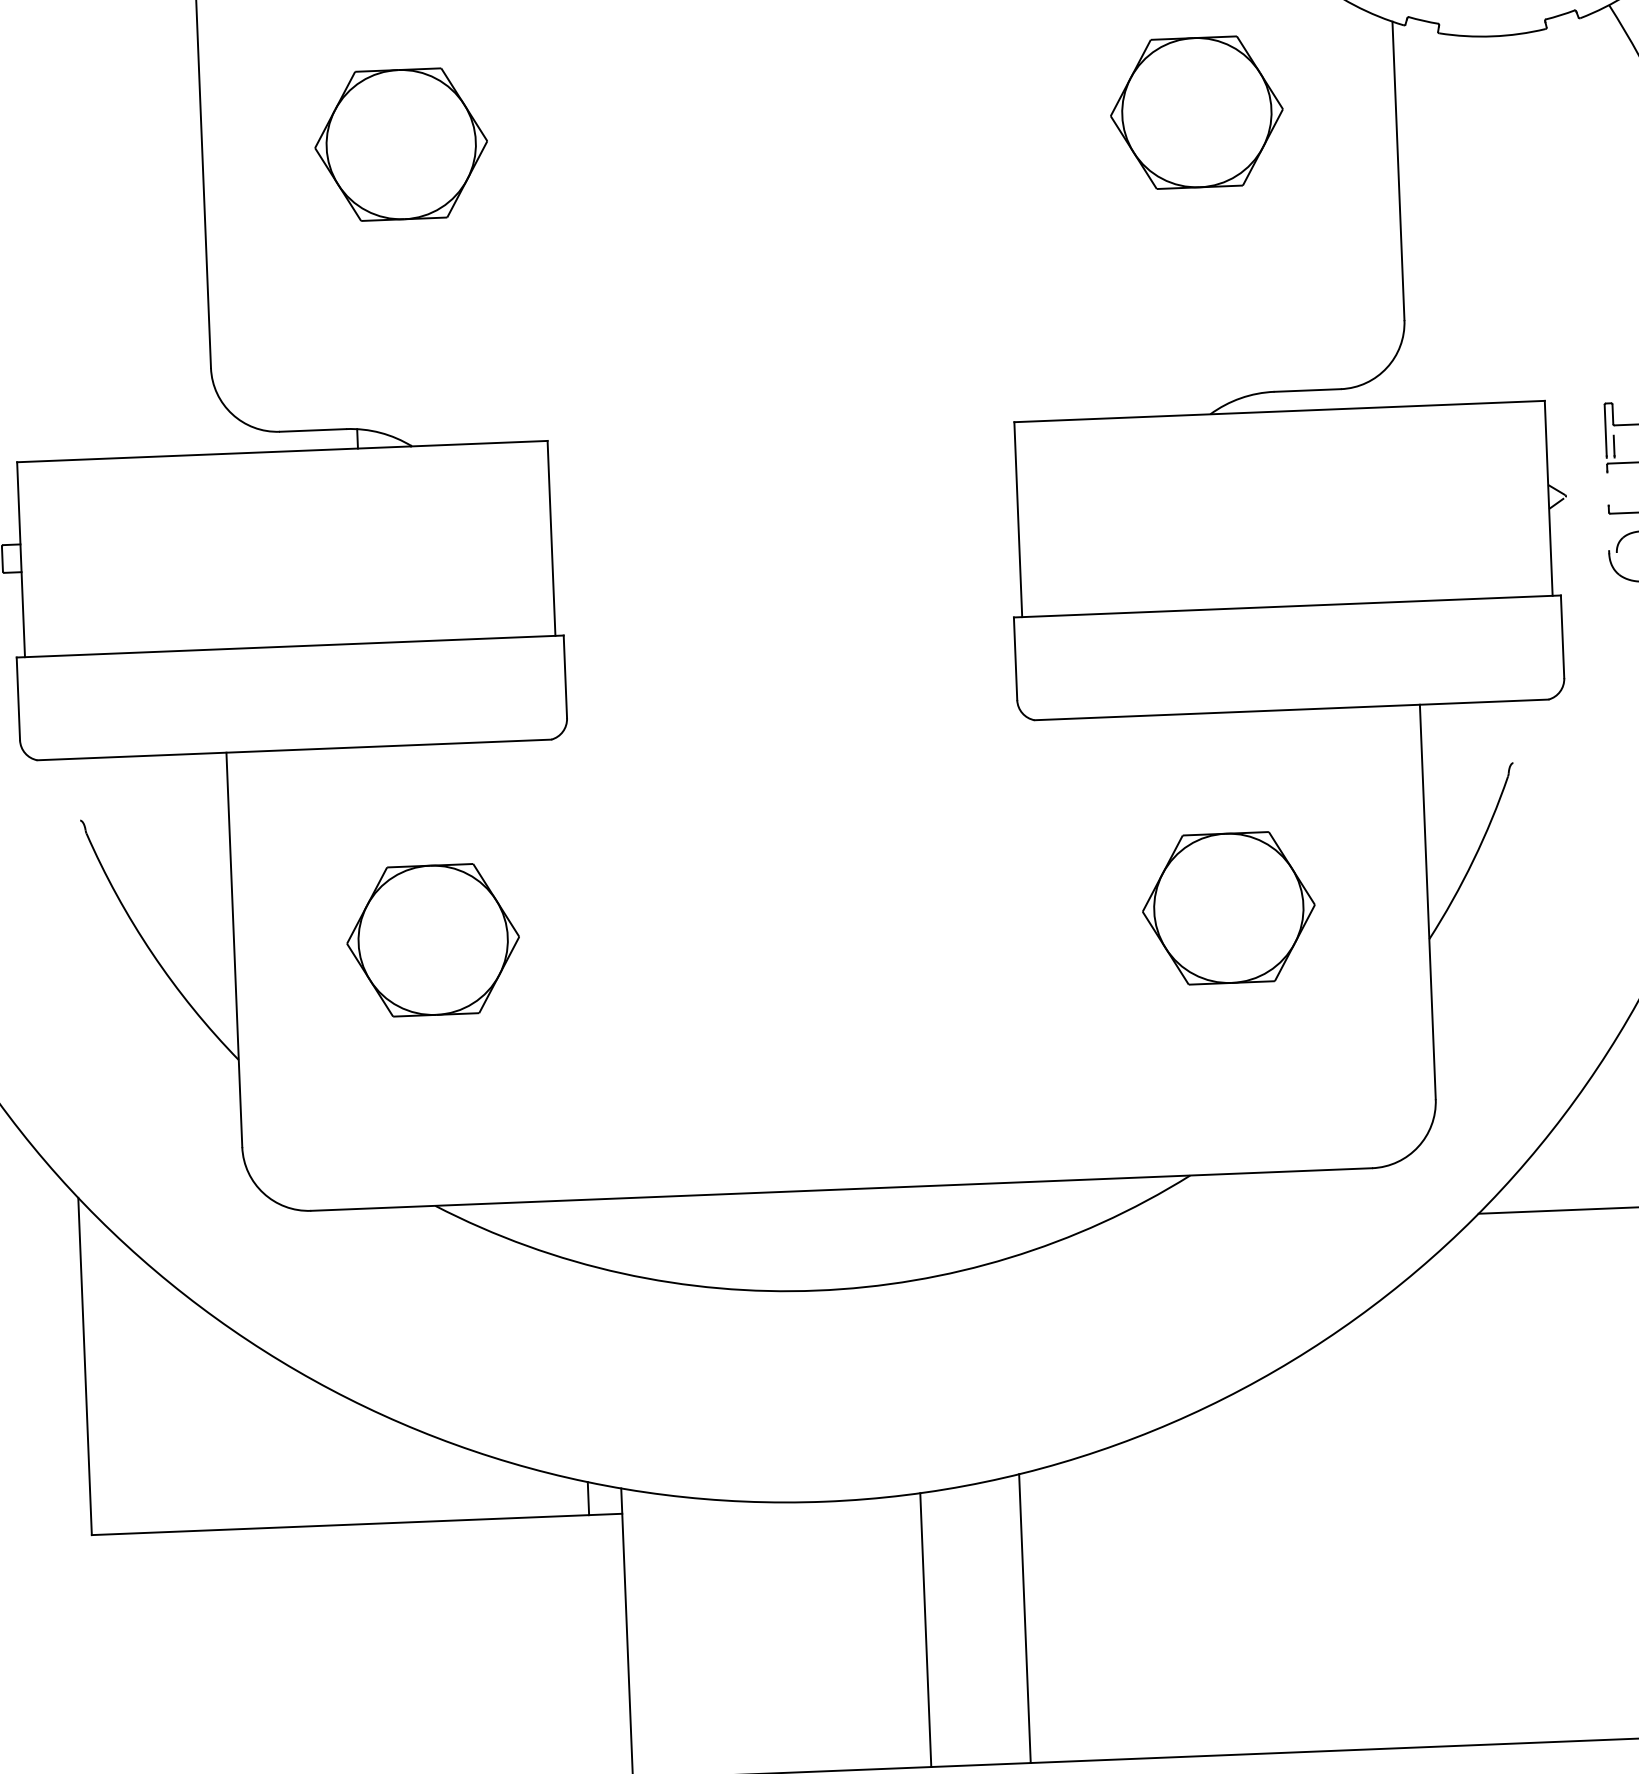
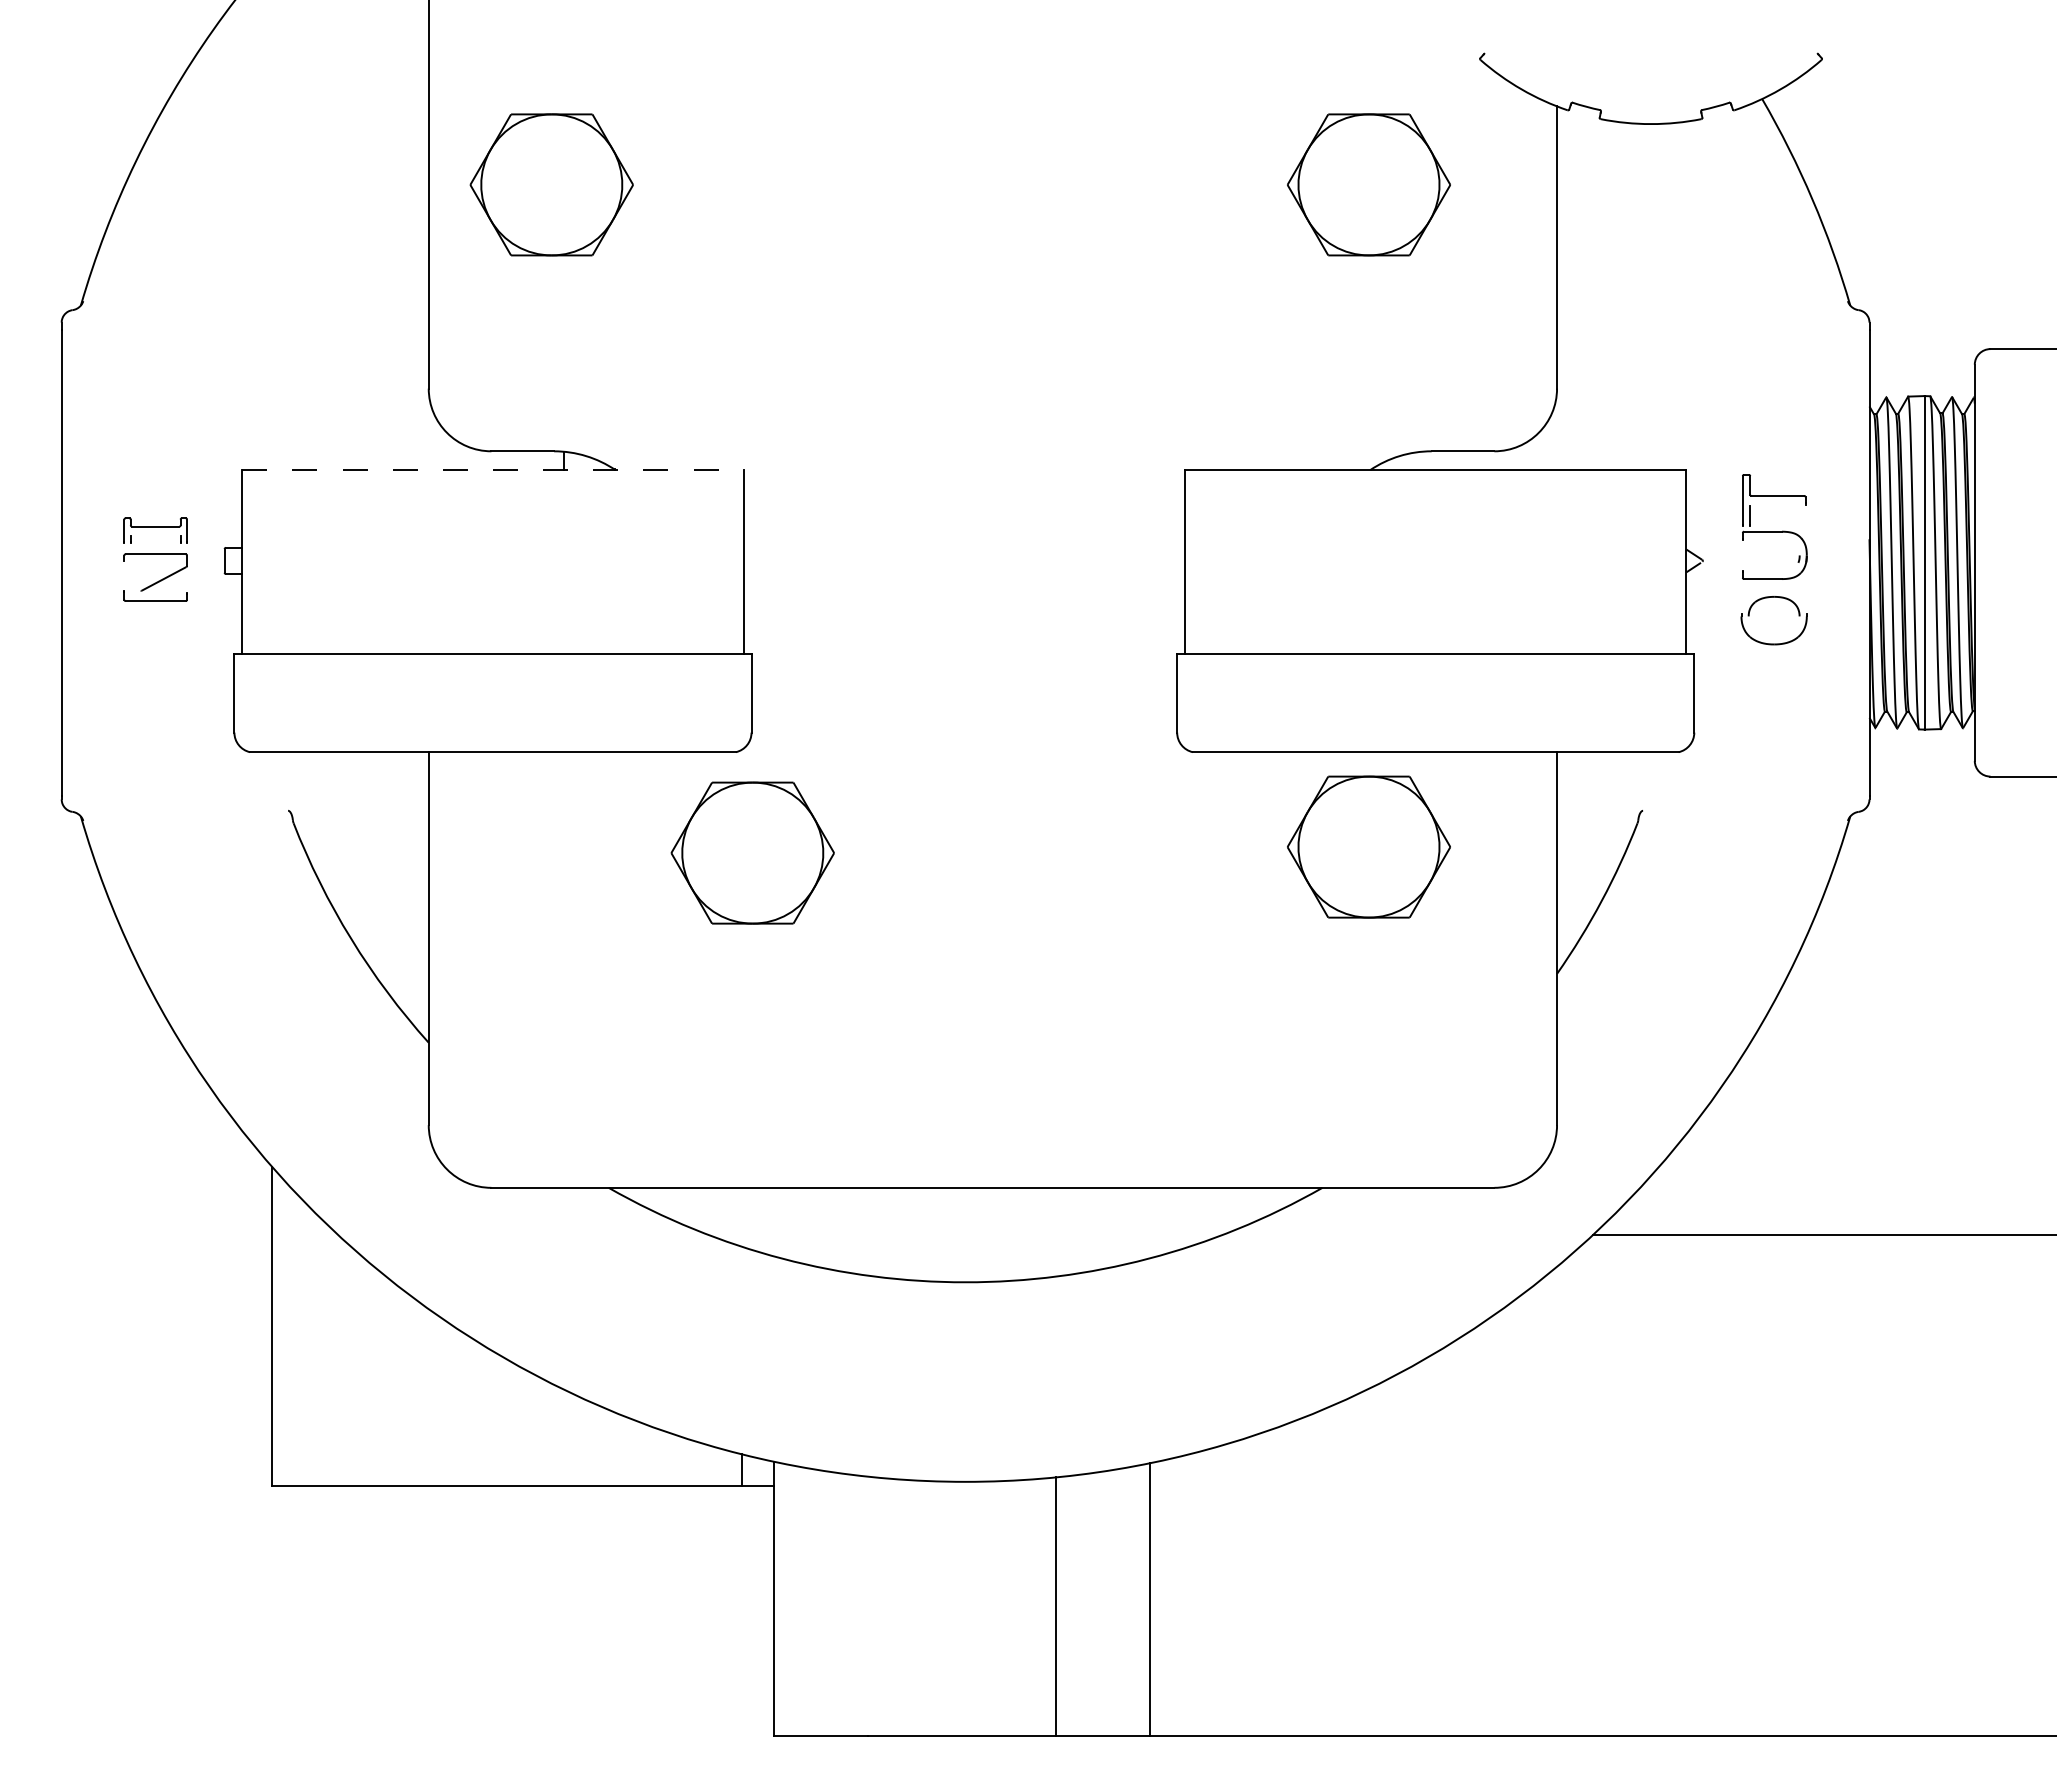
part: (400, 144) -> (551, 184), moved
line: (281, 452) -> (492, 470), solid -> dashed
part: (1228, 907) -> (1368, 846), moved
part: (432, 939) -> (752, 852), moved

